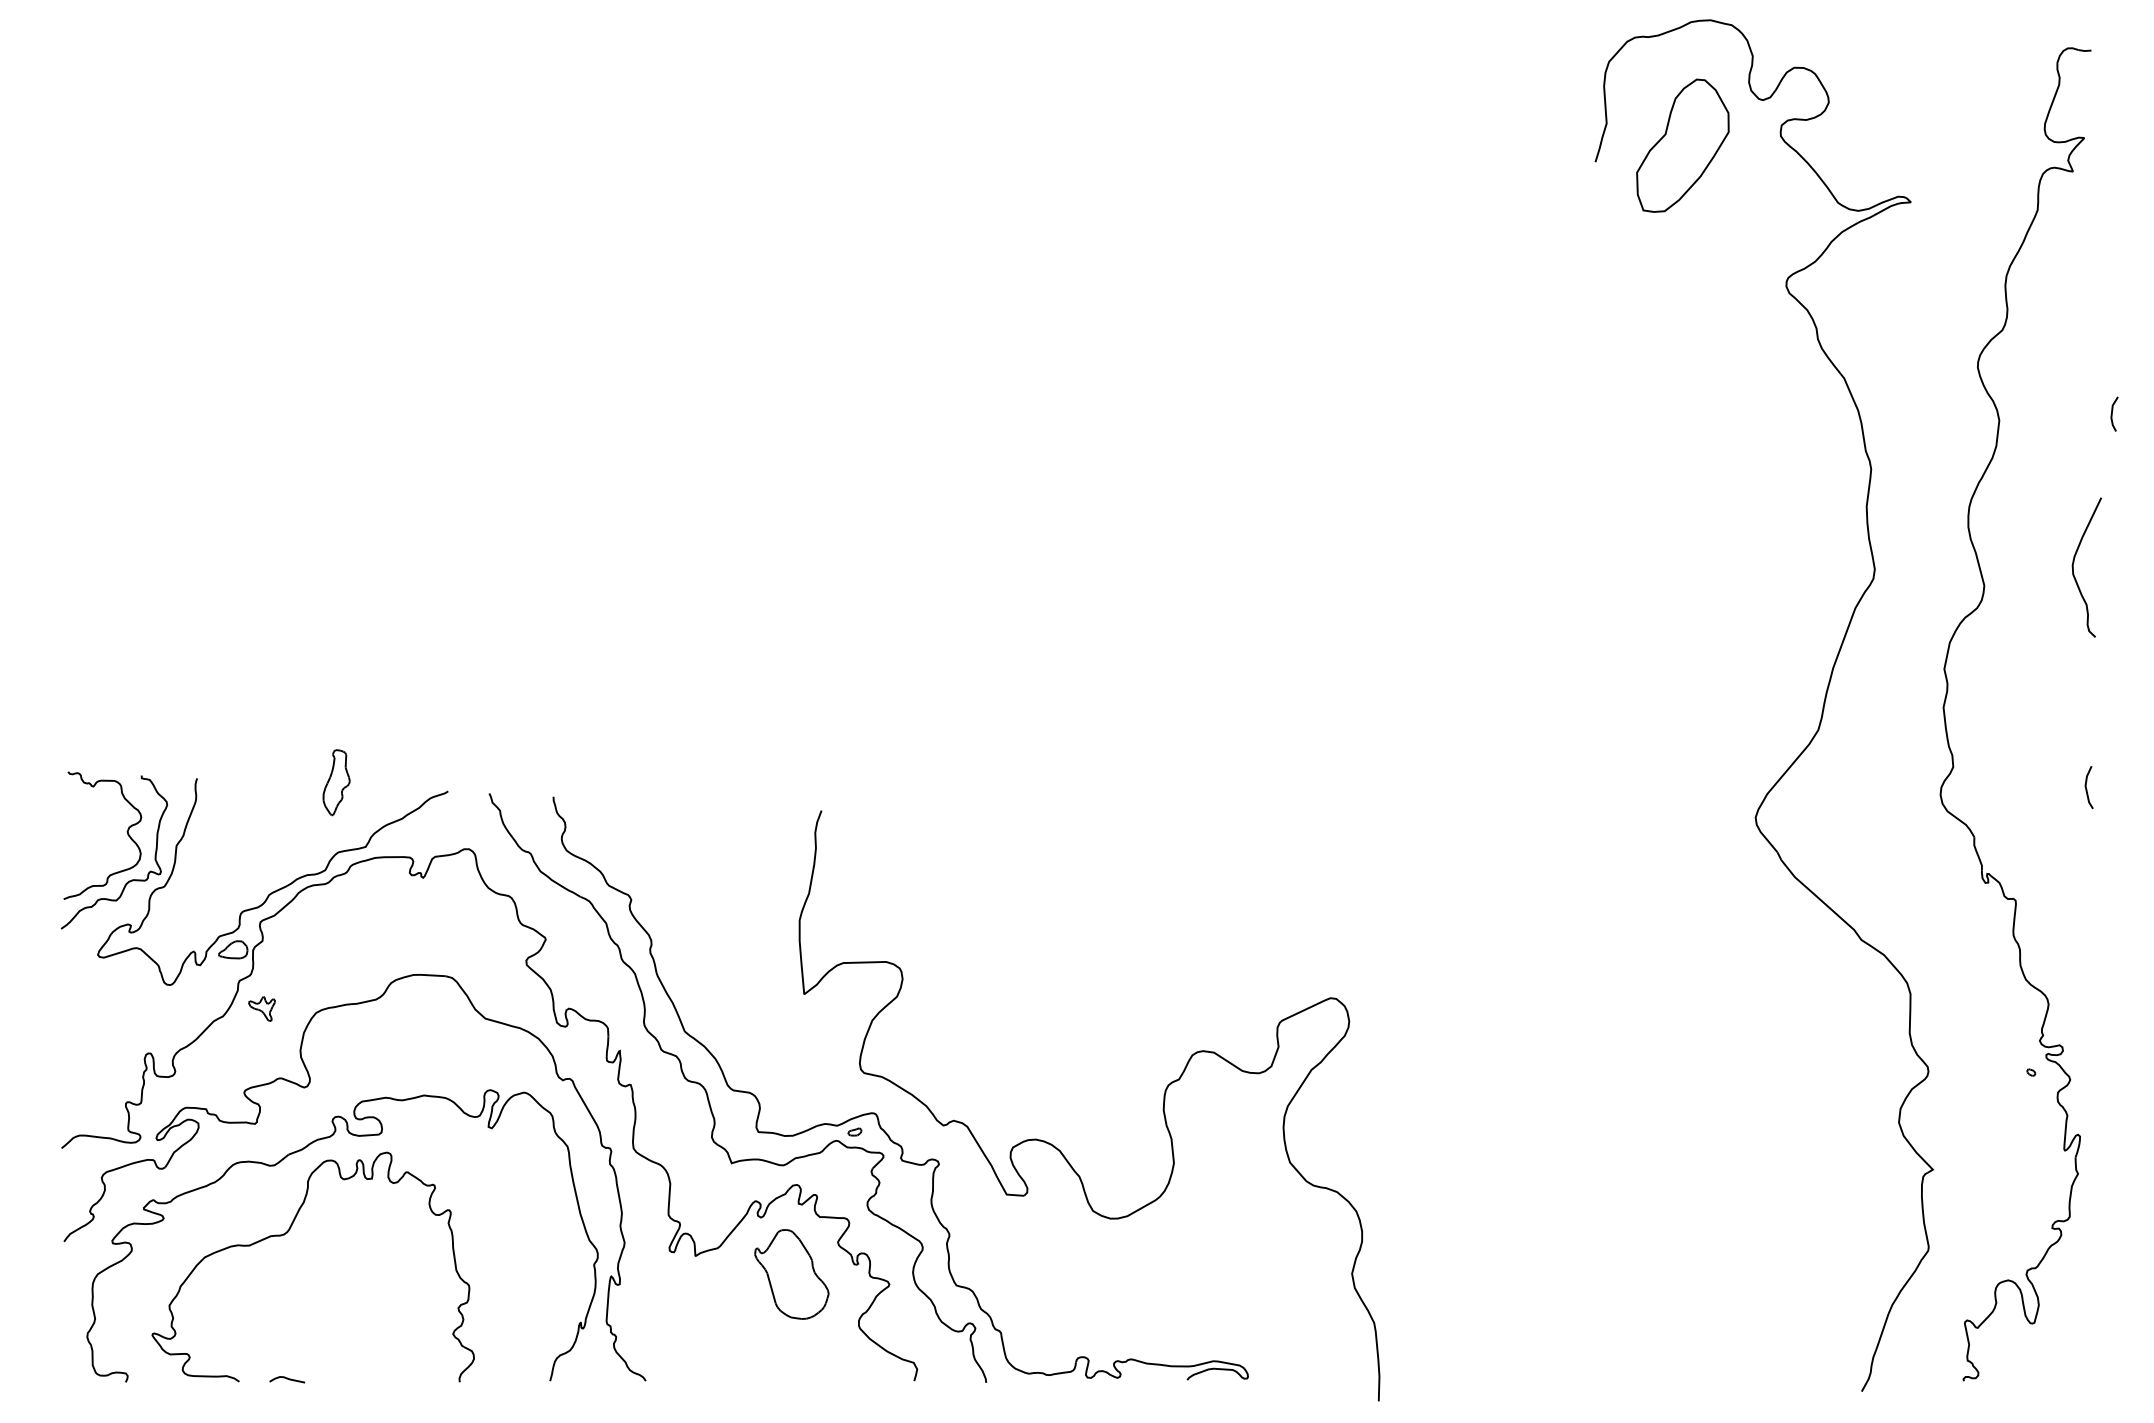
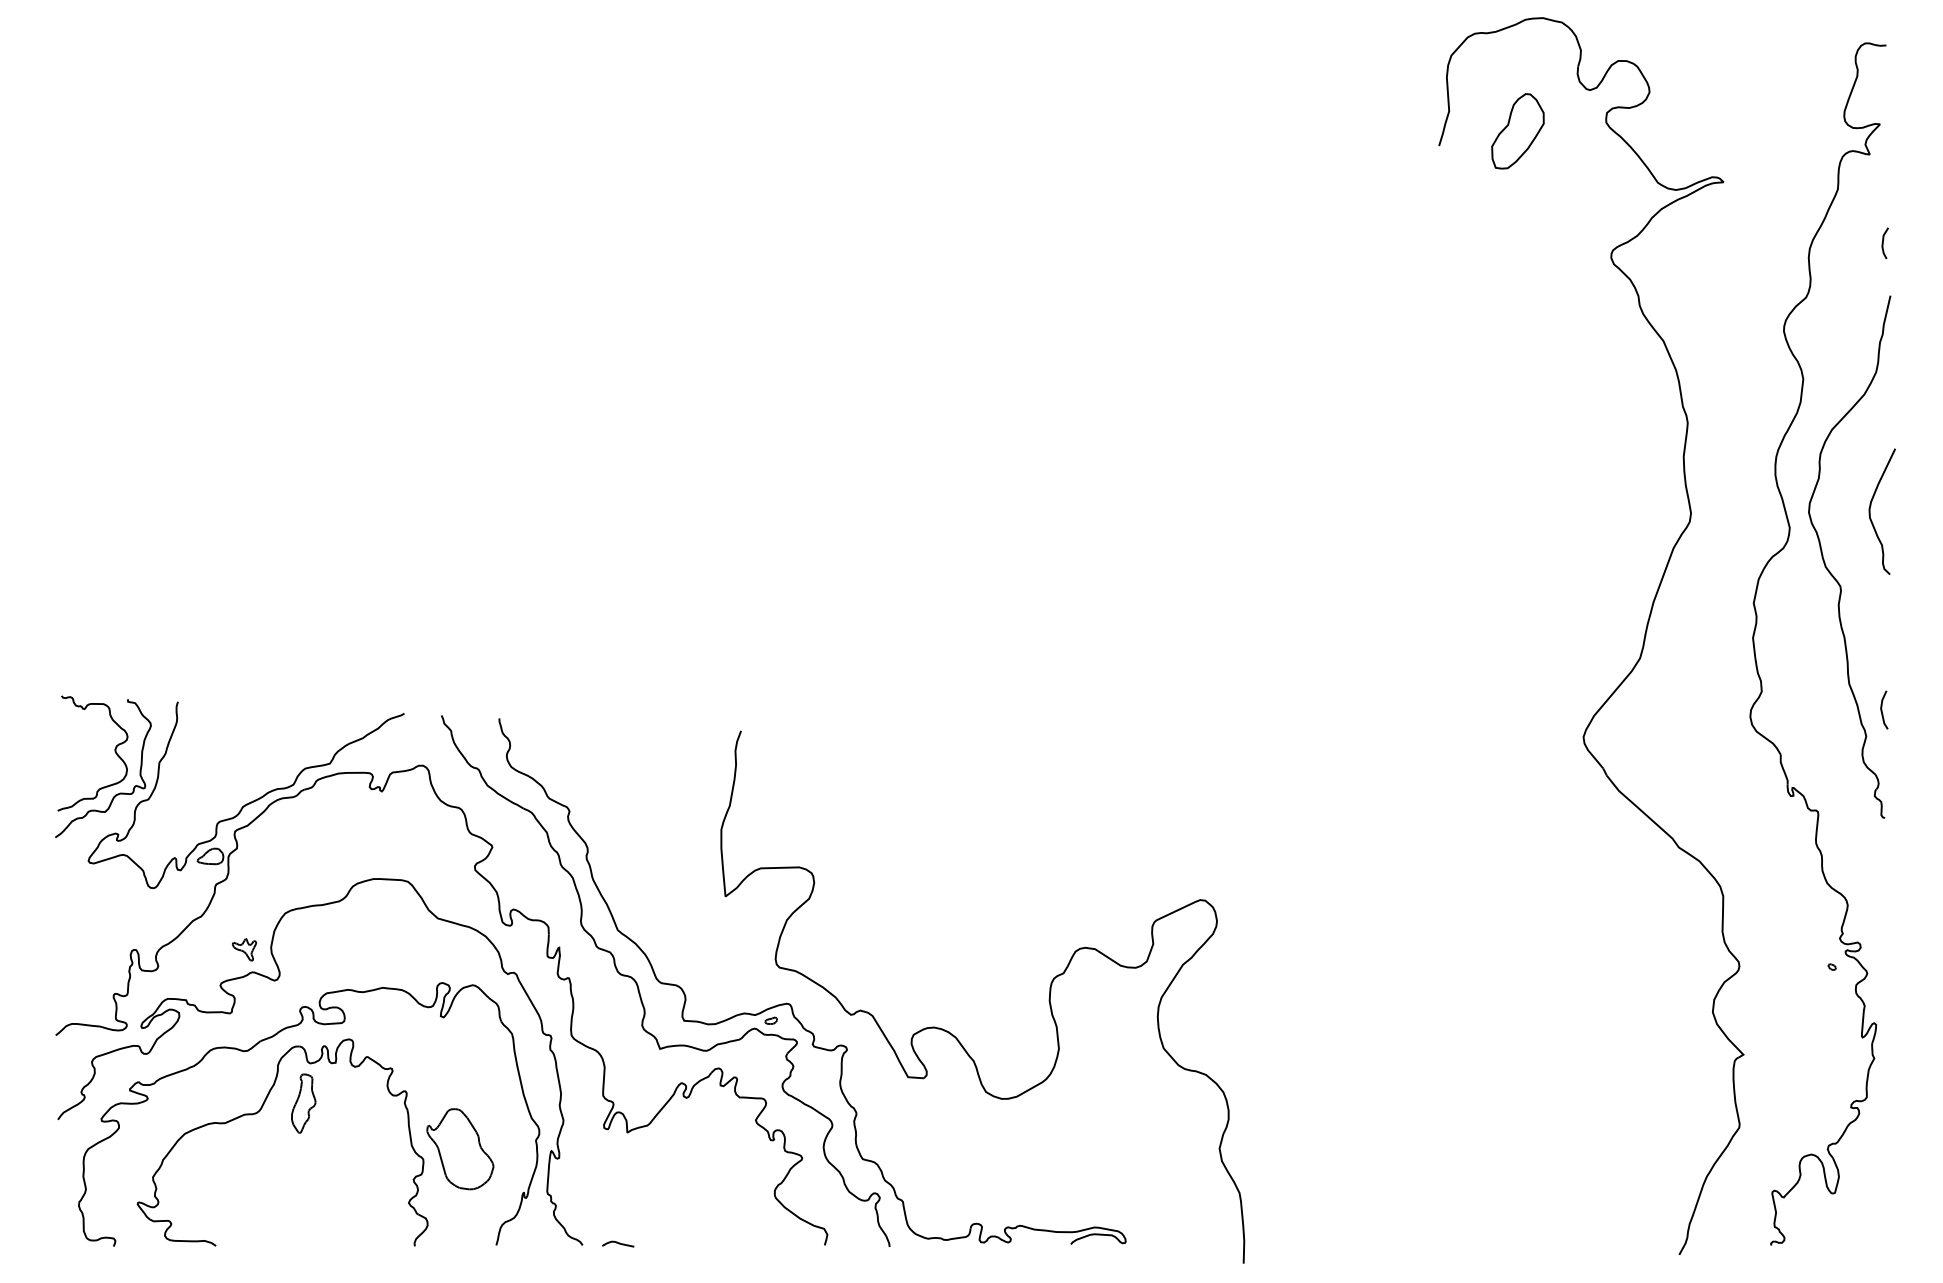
part: (1682, 146) -> (1517, 131), size x0.62
line: (2112, 414) -> (1883, 243), moved
part: (2029, 633) -> (1830, 571), added
part: (336, 782) -> (303, 1103), moved
part: (262, 1008) -> (244, 949), moved
part: (792, 1274) -> (460, 1149), moved
curve: (287, 1378) -> (618, 1243), moved

